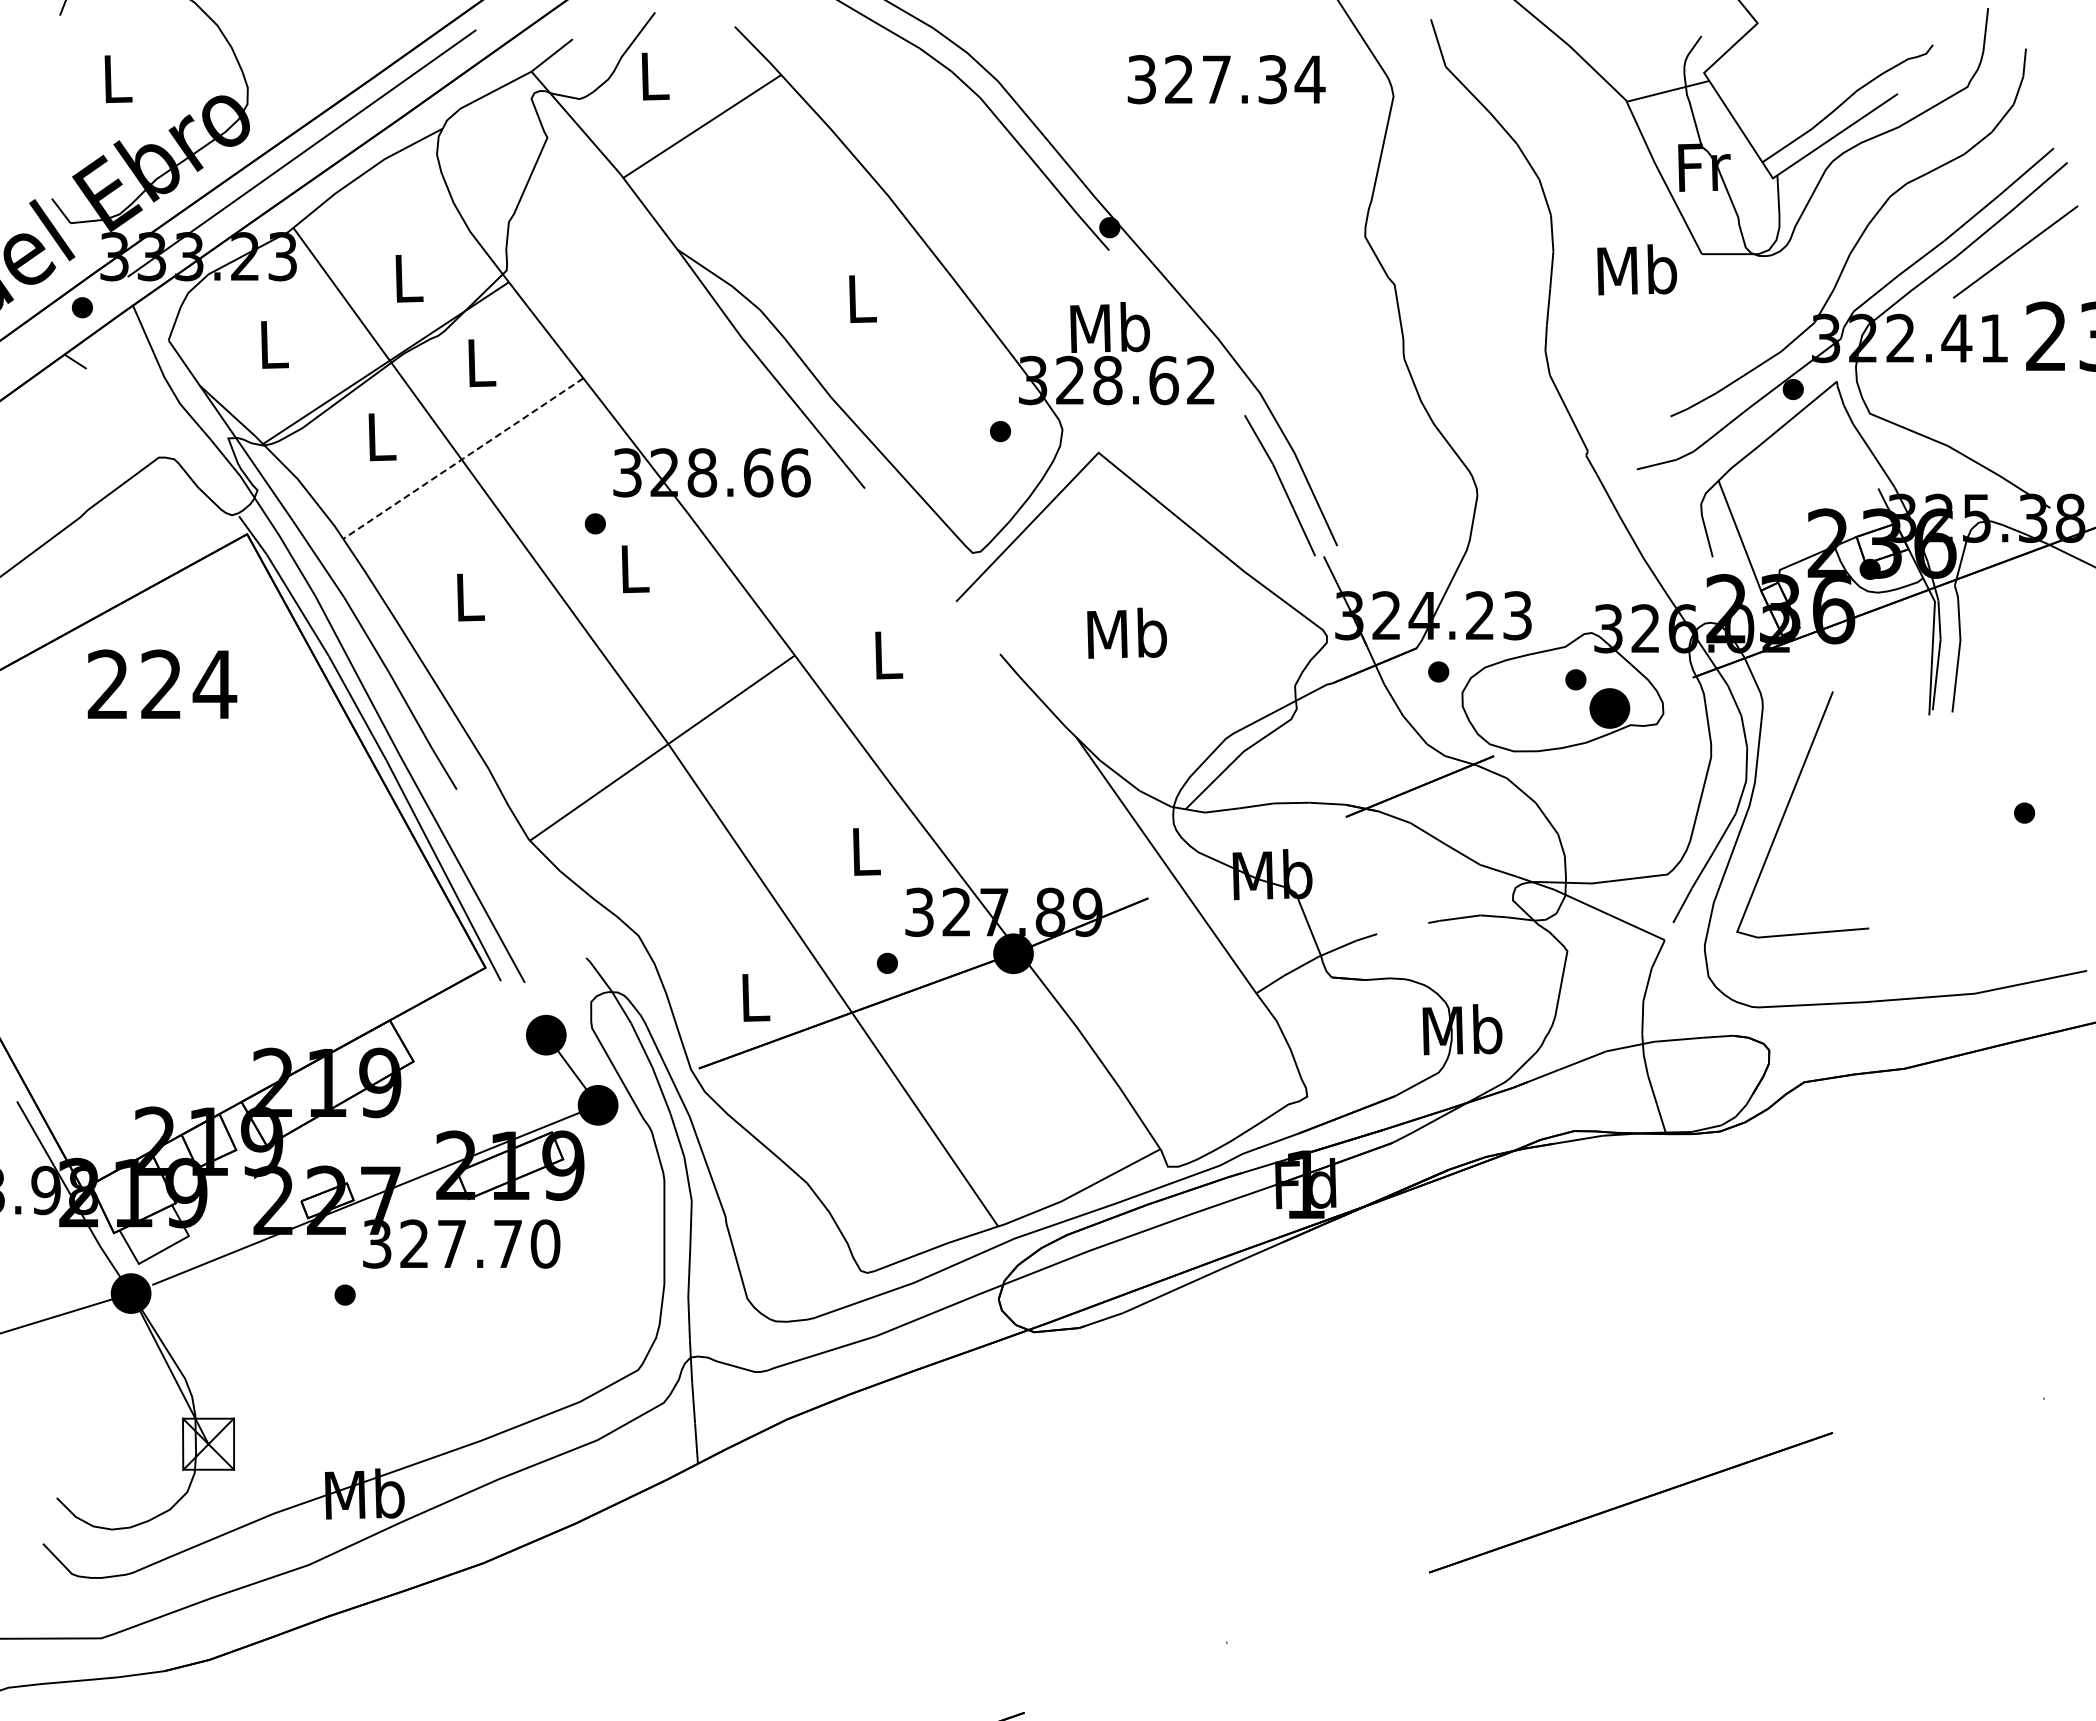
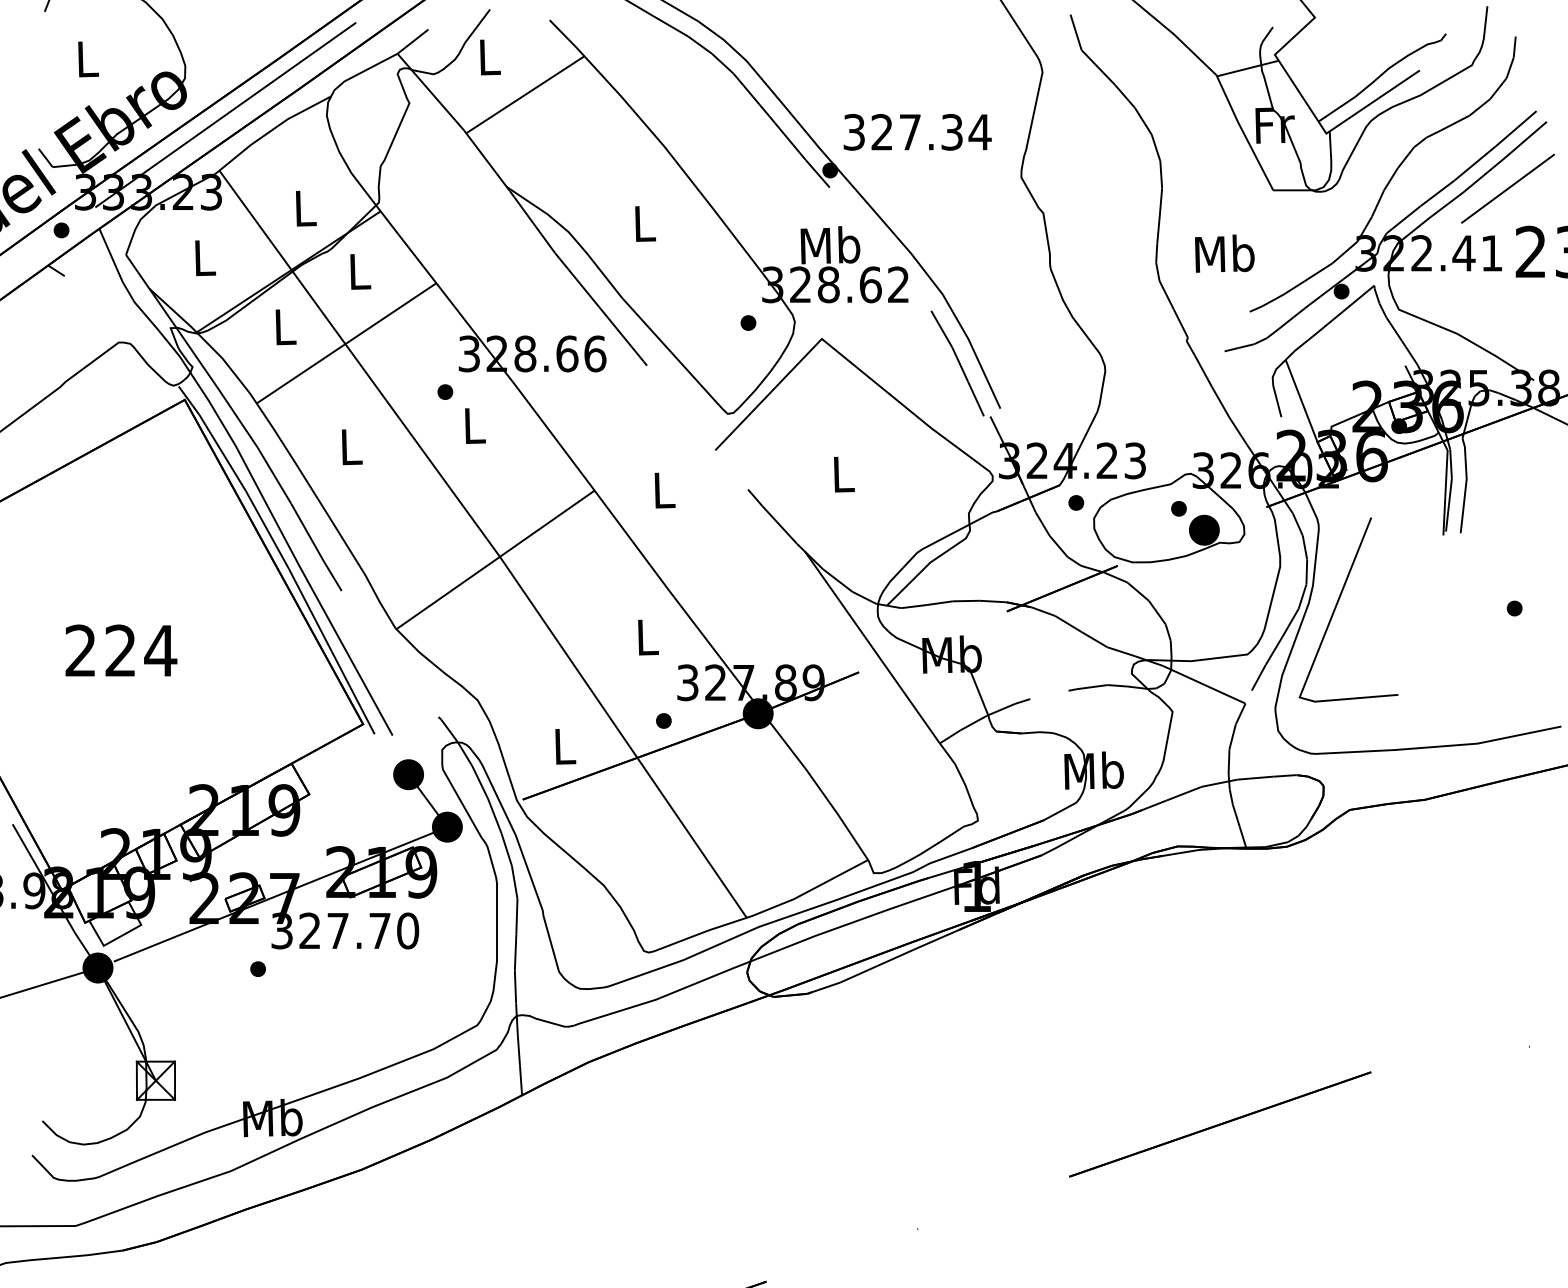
text: (1226, 79) -> (917, 132), moved
text: (1637, 269) -> (1225, 253), moved
line: (463, 458) -> (346, 343), dashed -> solid
text: (1126, 632) -> (842, 473), Mb -> L
text: (162, 683) -> (121, 649), moved

